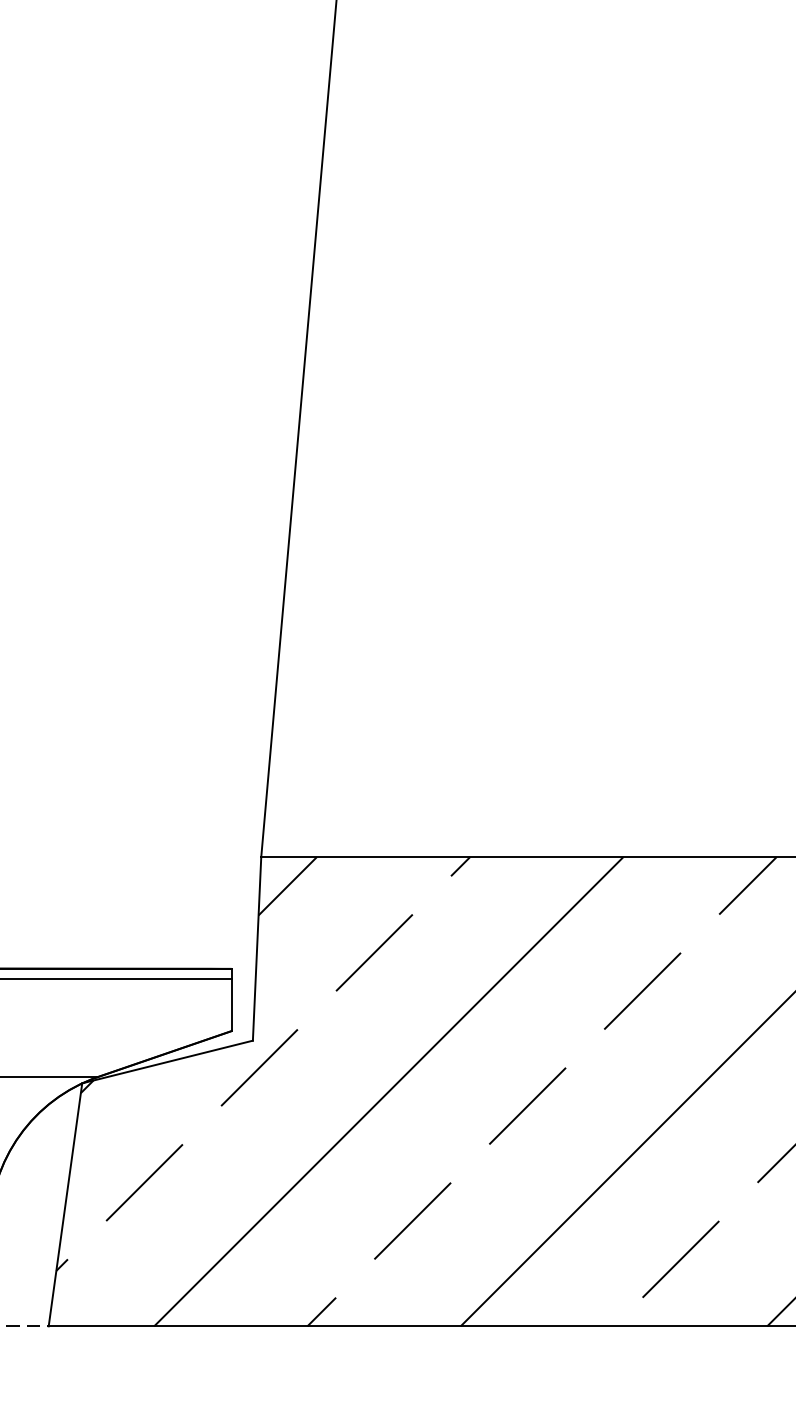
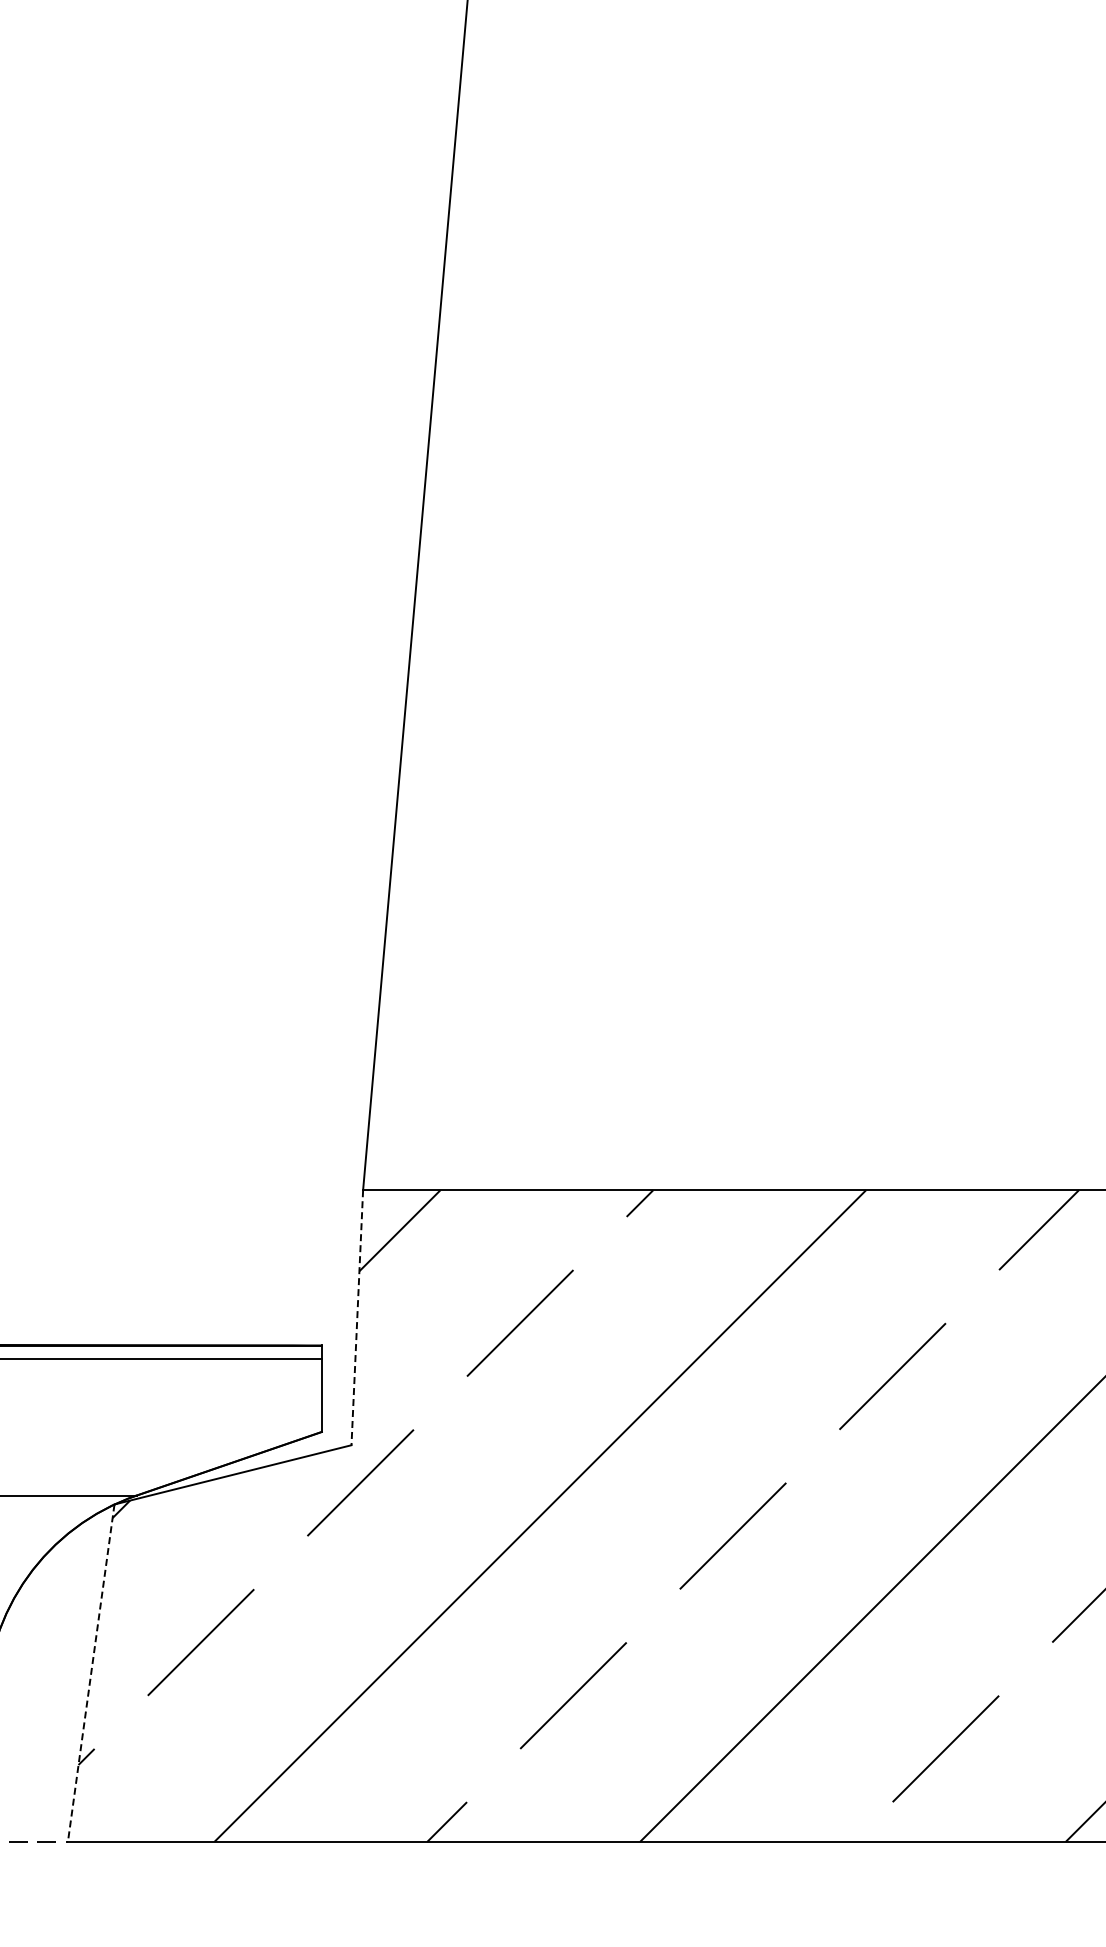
line: (257, 948) -> (357, 1317), solid -> dashed
line: (65, 1205) -> (91, 1673), solid -> dashed

